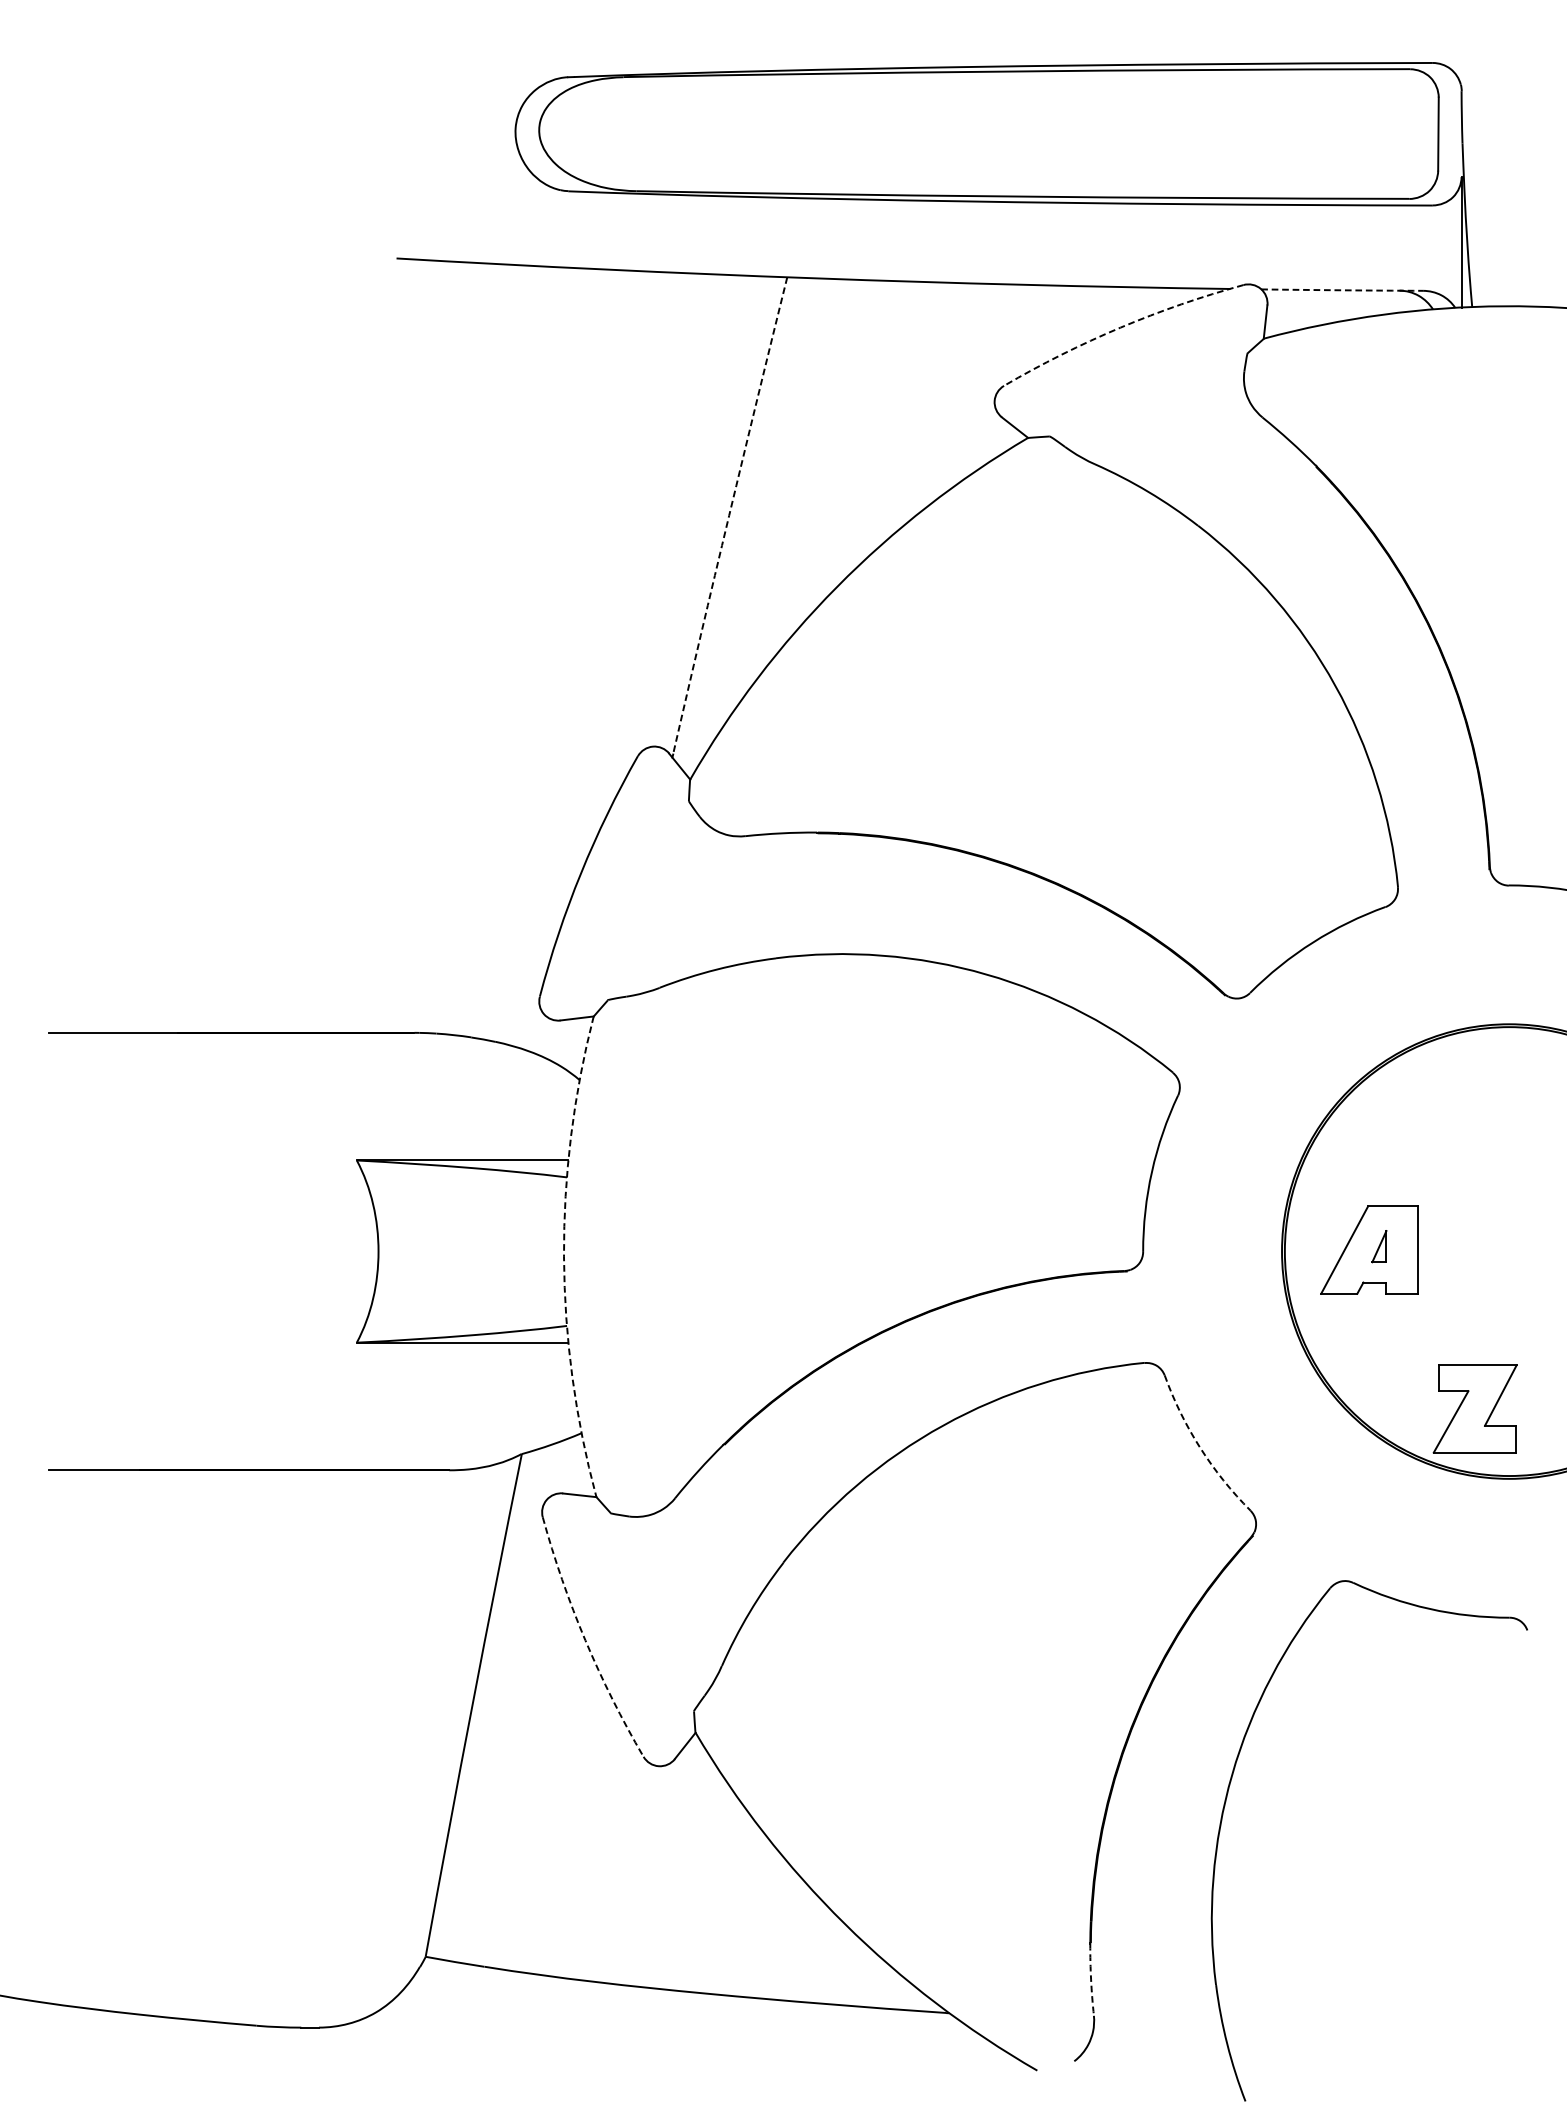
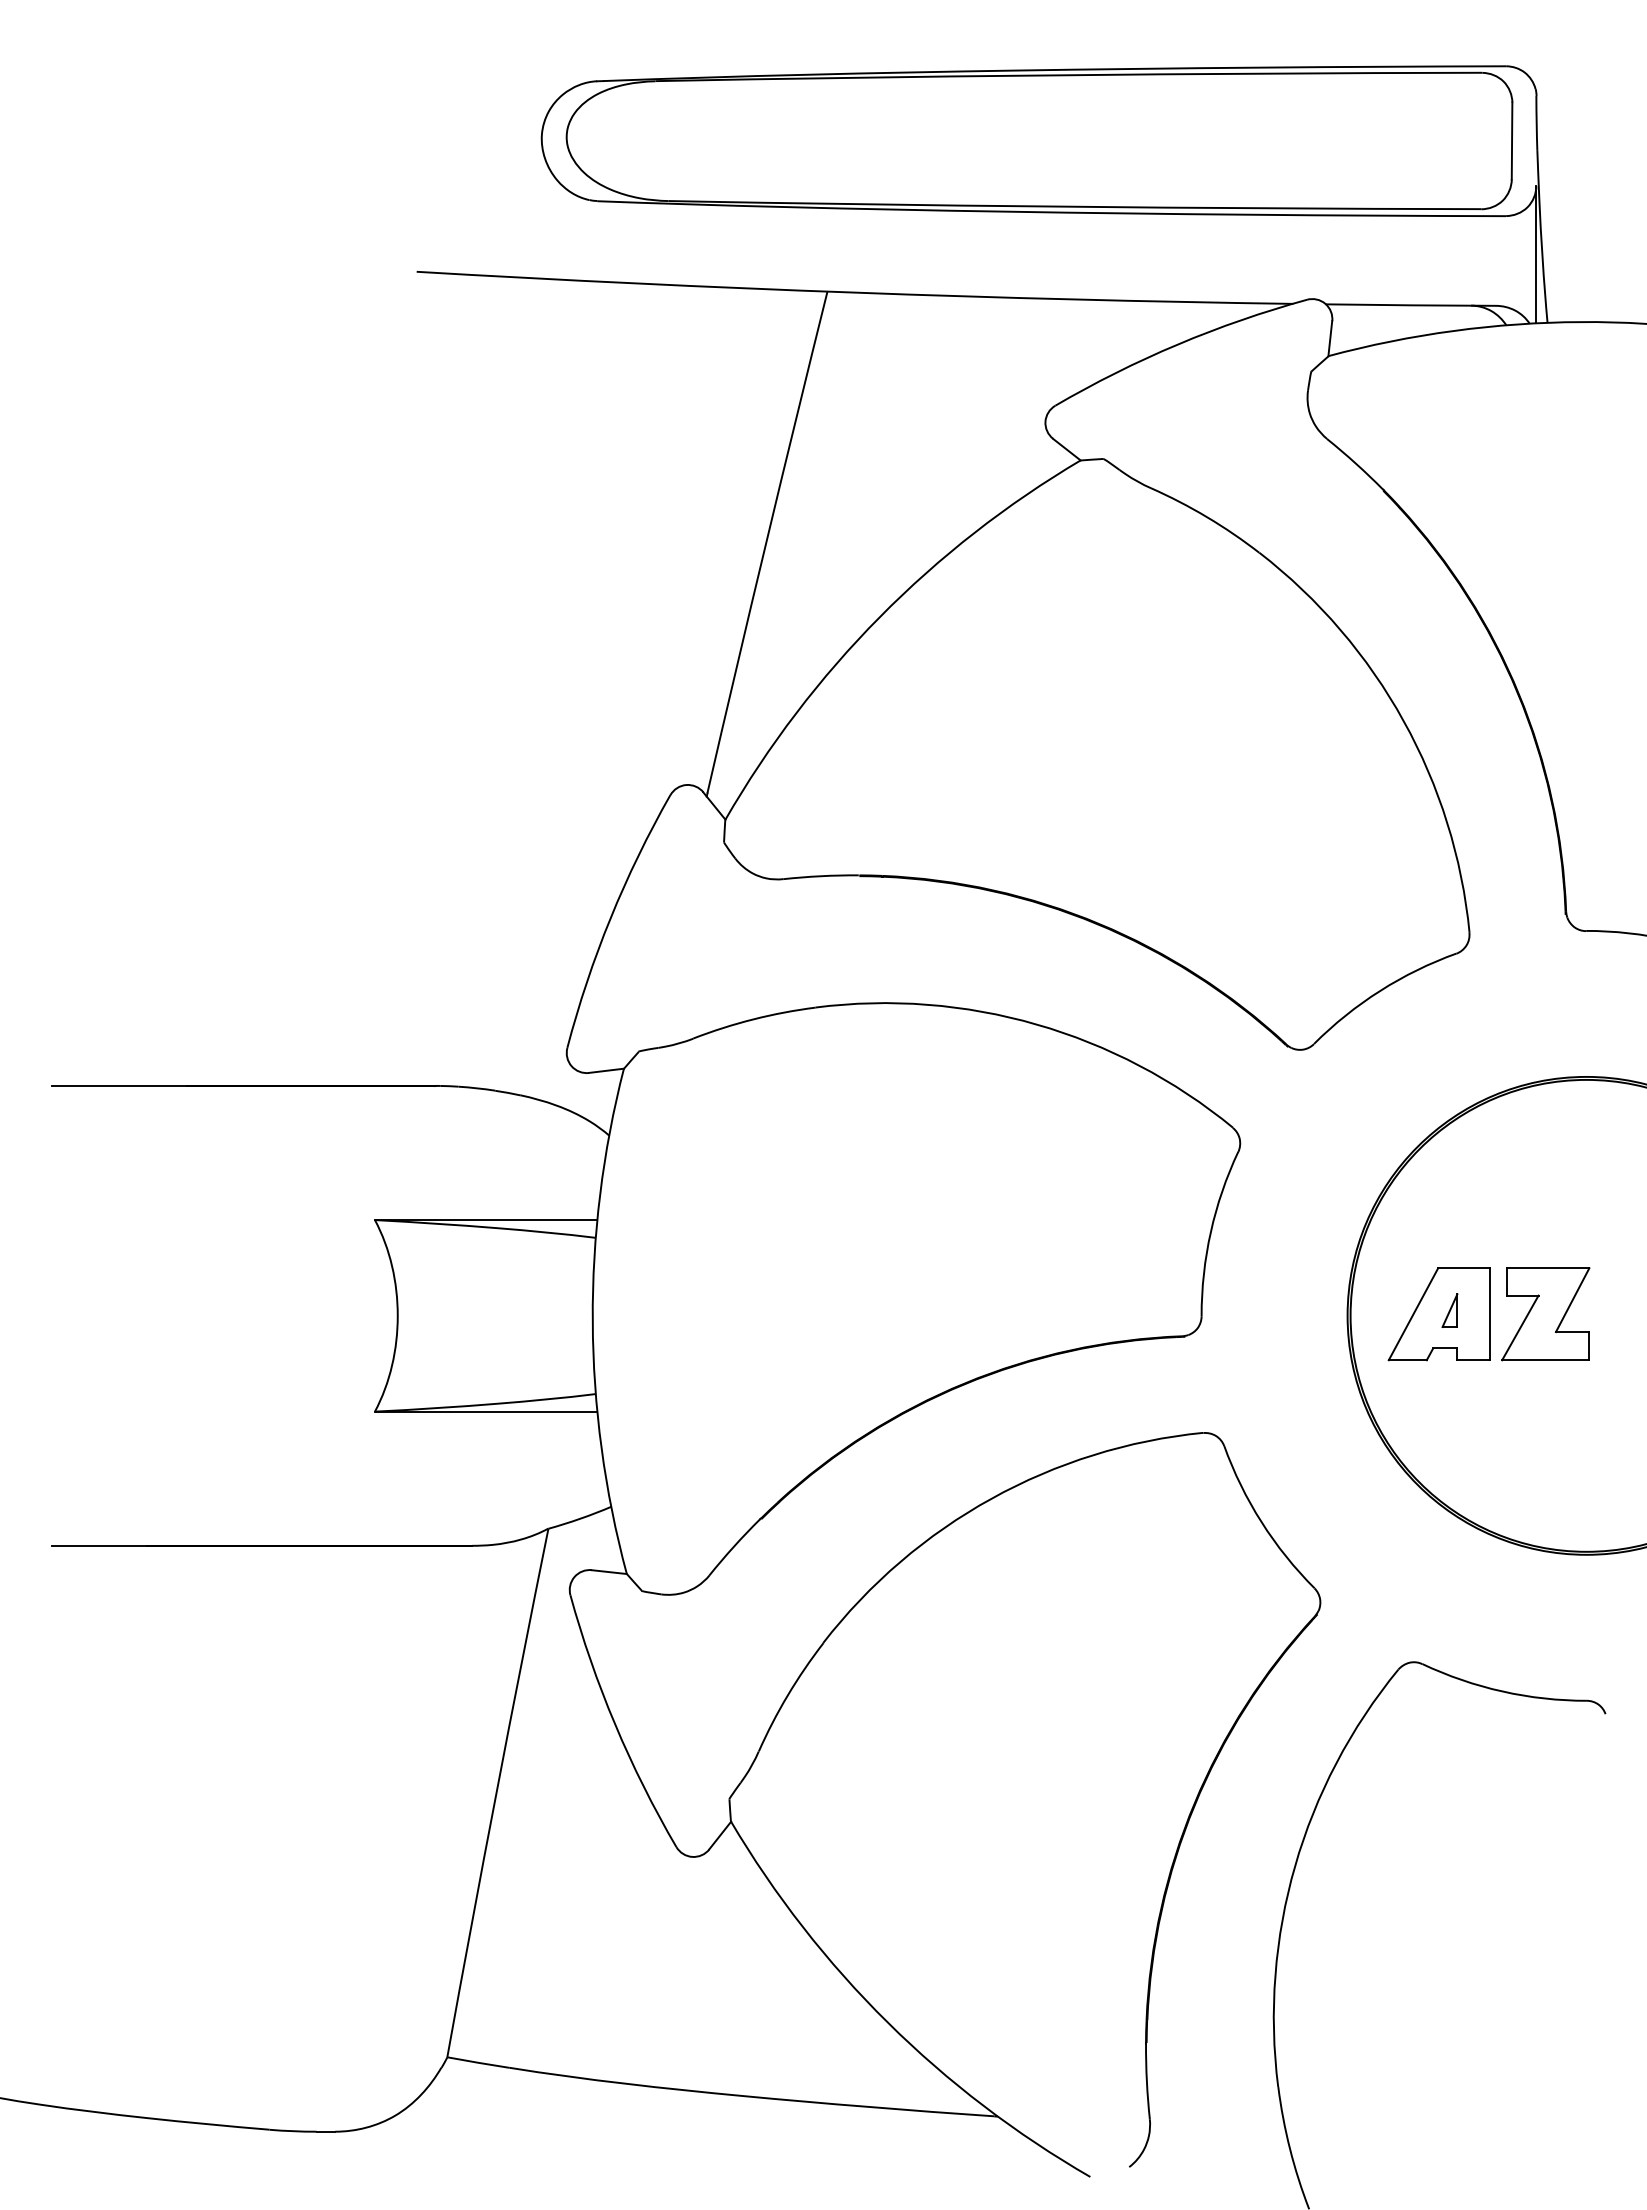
arc: (1341, 290) -> (1410, 305), dashed -> solid
arc: (1120, 327) -> (1177, 344), dashed -> solid
arc: (729, 515) -> (766, 542), dashed -> solid
arc: (563, 1256) -> (592, 1321), dashed -> solid
part: (1475, 1409) -> (1545, 1314), moved
arc: (1200, 1448) -> (1261, 1522), dashed -> solid
arc: (585, 1640) -> (615, 1724), dashed -> solid
arc: (1090, 1979) -> (1146, 2081), dashed -> solid

